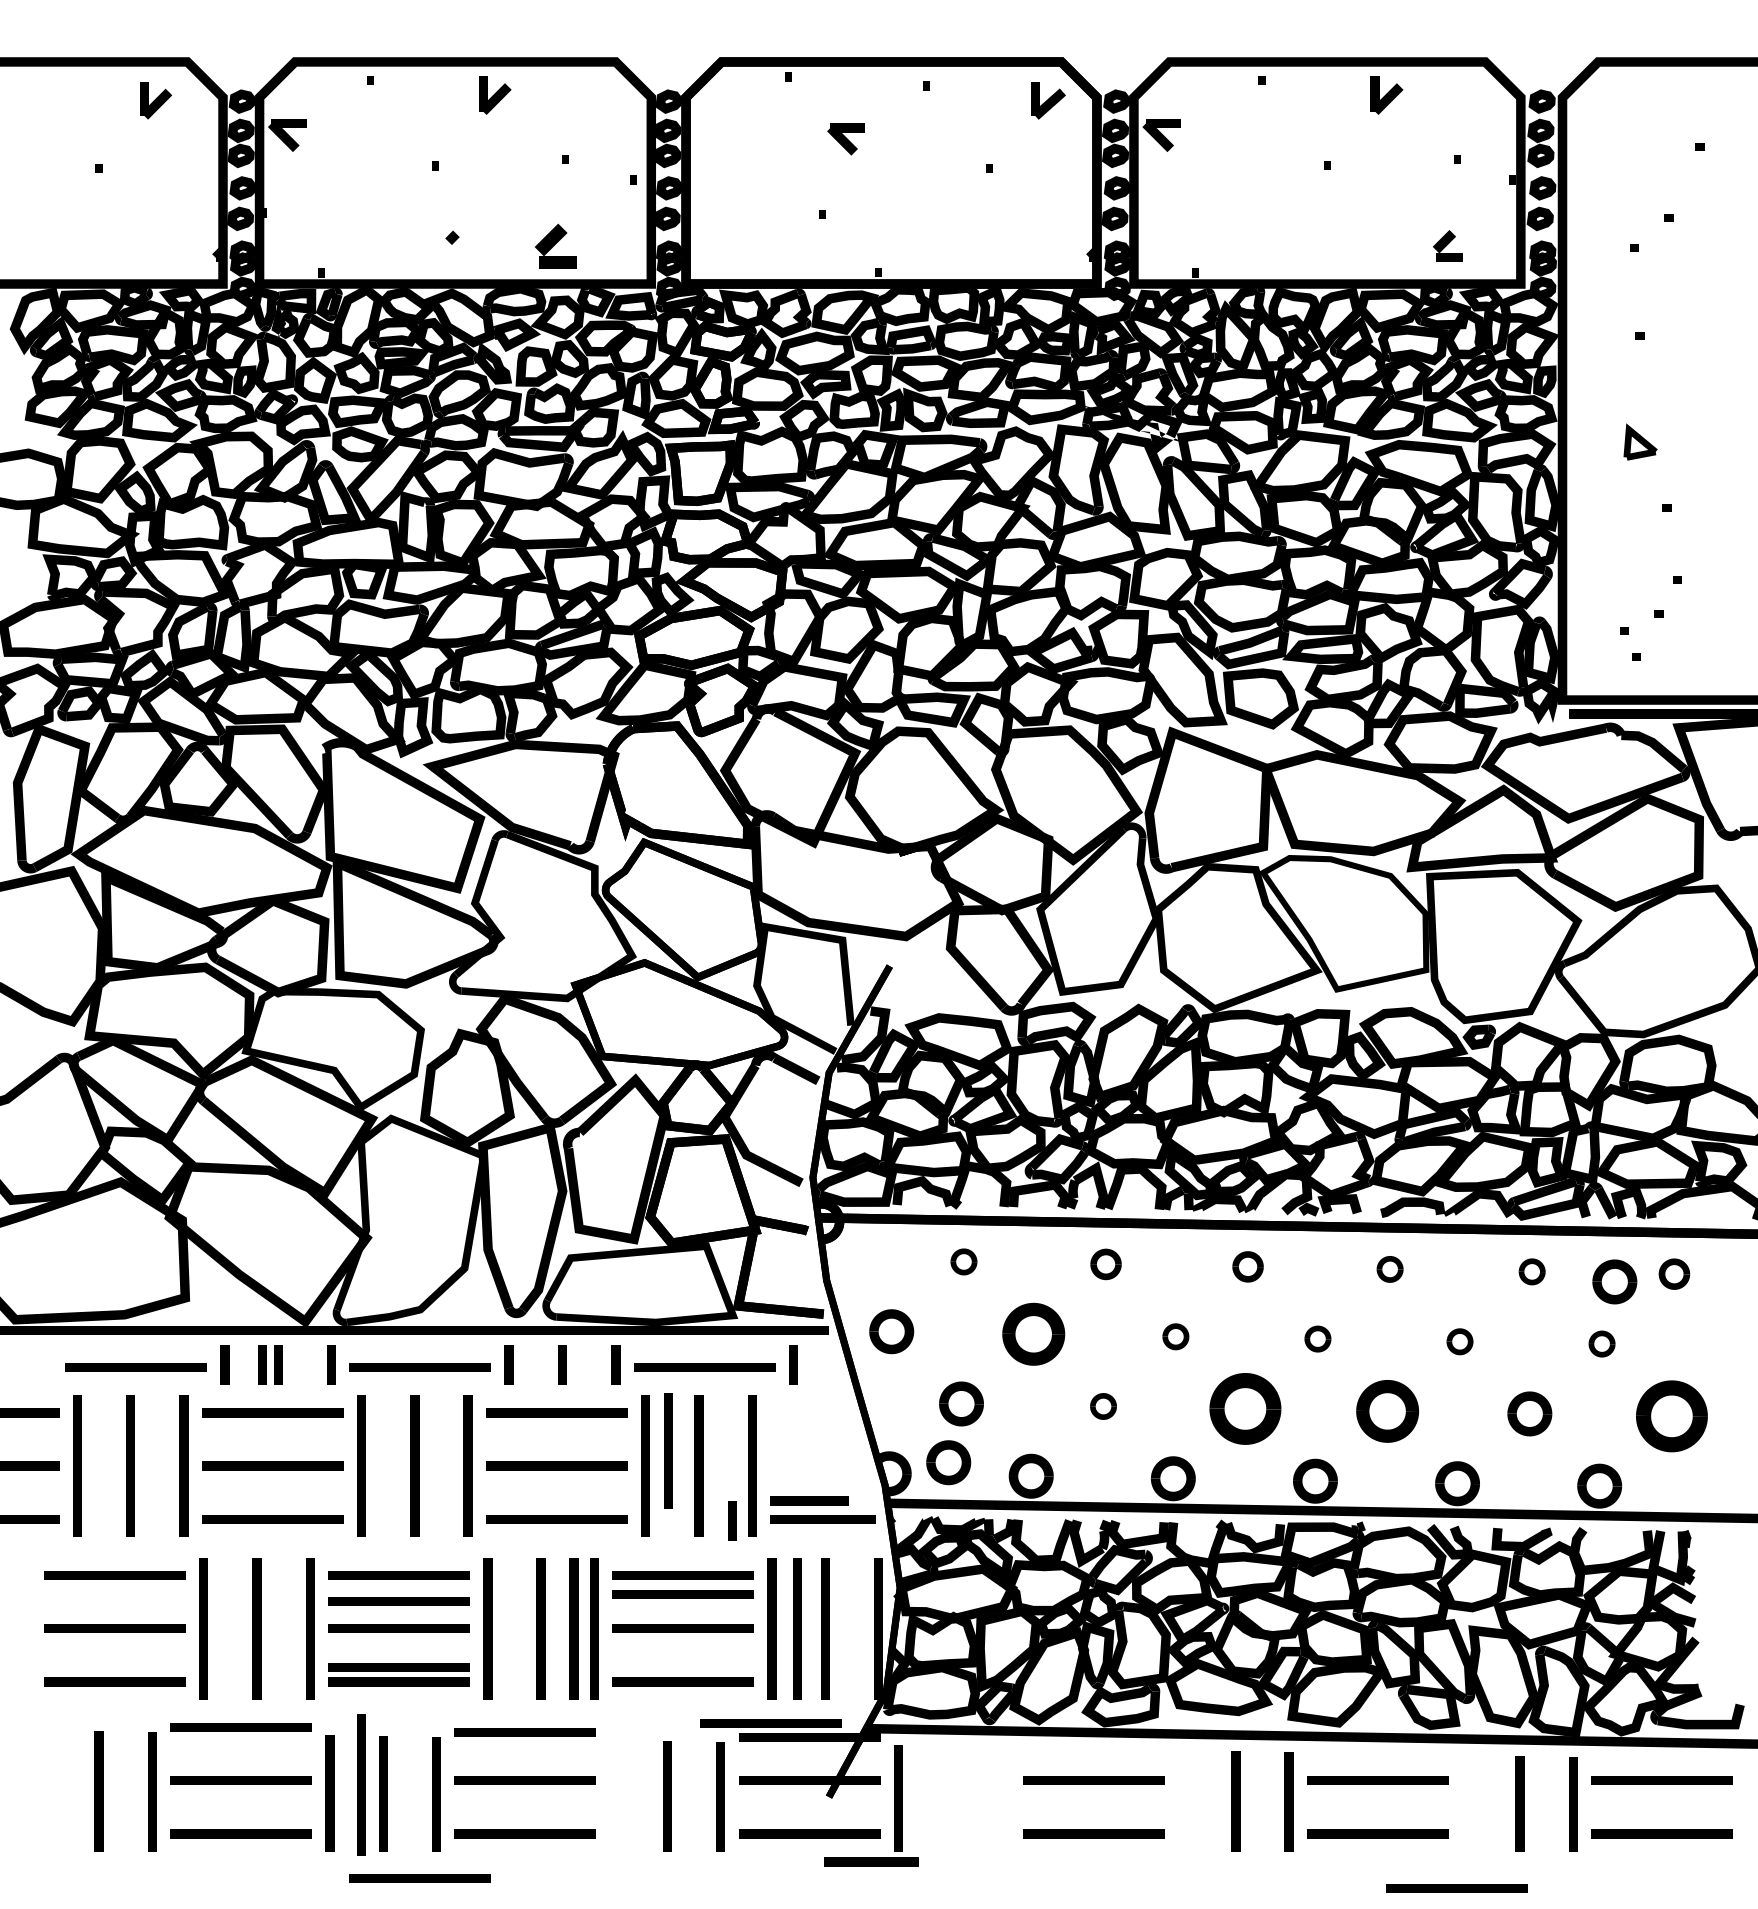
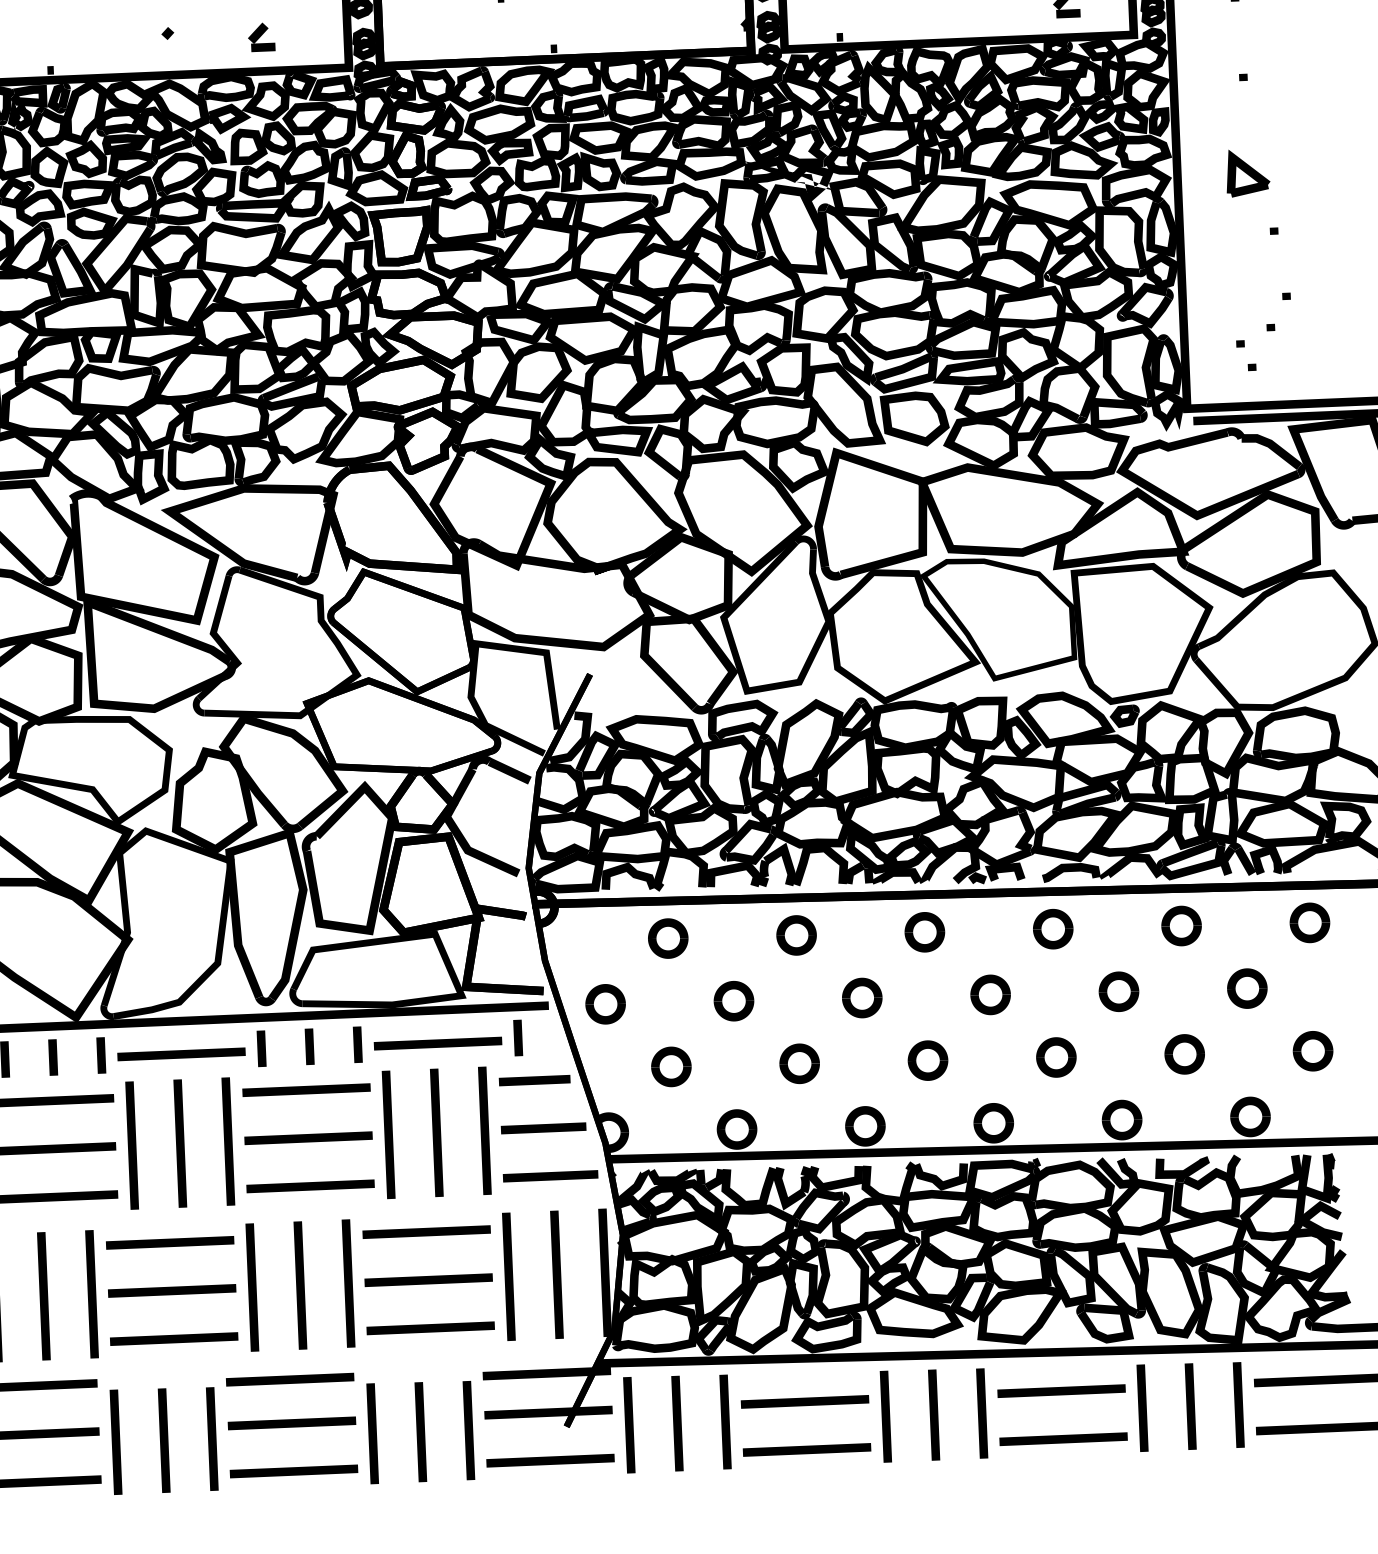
part: (555, 245) -> (261, 36), size x0.71
part: (1640, 441) -> (1247, 172), size x1.43
part: (963, 1261) -> (667, 938), size x1.67
part: (1105, 1264) -> (796, 935), size x1.43
part: (1247, 1266) -> (924, 931), size x1.43
part: (1389, 1269) -> (1052, 929), size x1.67
part: (1531, 1271) -> (1180, 925), size x1.67
part: (1674, 1273) -> (1309, 922), size x1.43
part: (1614, 1281) -> (1256, 931), removed
part: (1033, 1333) -> (733, 1000), size x0.71
part: (1175, 1336) -> (861, 997), size x1.67
part: (1317, 1338) -> (990, 994), size x1.67
part: (1459, 1341) -> (1118, 991), size x1.67
part: (1601, 1343) -> (1246, 988), size x1.67
line: (262, 1364) -> (38, 1057), removed
part: (1103, 1406) -> (799, 1063), size x1.67
part: (1245, 1408) -> (927, 1060), size x0.62
part: (1387, 1411) -> (1056, 1057), size x0.71
part: (1671, 1416) -> (1312, 1051), size x0.62
line: (668, 1450) -> (408, 1119), removed
part: (948, 1462) -> (661, 1120), removed
line: (809, 1500) -> (534, 1080), moved
line: (732, 1520) -> (469, 1180), removed
line: (682, 1594) -> (426, 1249), removed
line: (398, 1601) -> (170, 1266), removed
line: (573, 1628) -> (329, 1284), removed
line: (797, 1628) -> (531, 1275), removed
line: (398, 1667) -> (173, 1326), removed
line: (770, 1723) -> (511, 1362), removed
line: (361, 1784) -> (144, 1433), removed
line: (613, 1795) -> (372, 1433), added
line: (951, 1798) -> (677, 1423), added
line: (1004, 1799) -> (725, 1422), added
line: (1182, 1800) -> (885, 1416), added
line: (1466, 1803) -> (1142, 1408), added
line: (871, 1861) -> (543, 1127), moved
line: (419, 1878) -> (200, 1515), removed
line: (1456, 1888) -> (1136, 1485), removed

